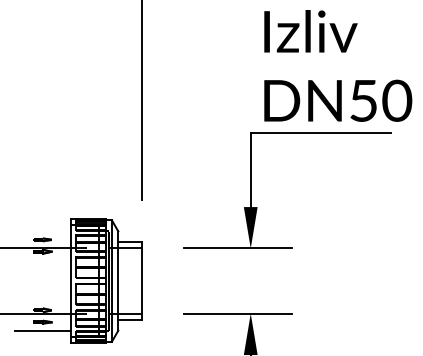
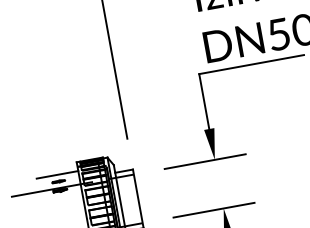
line: (42, 230) -> (57, 174), added

